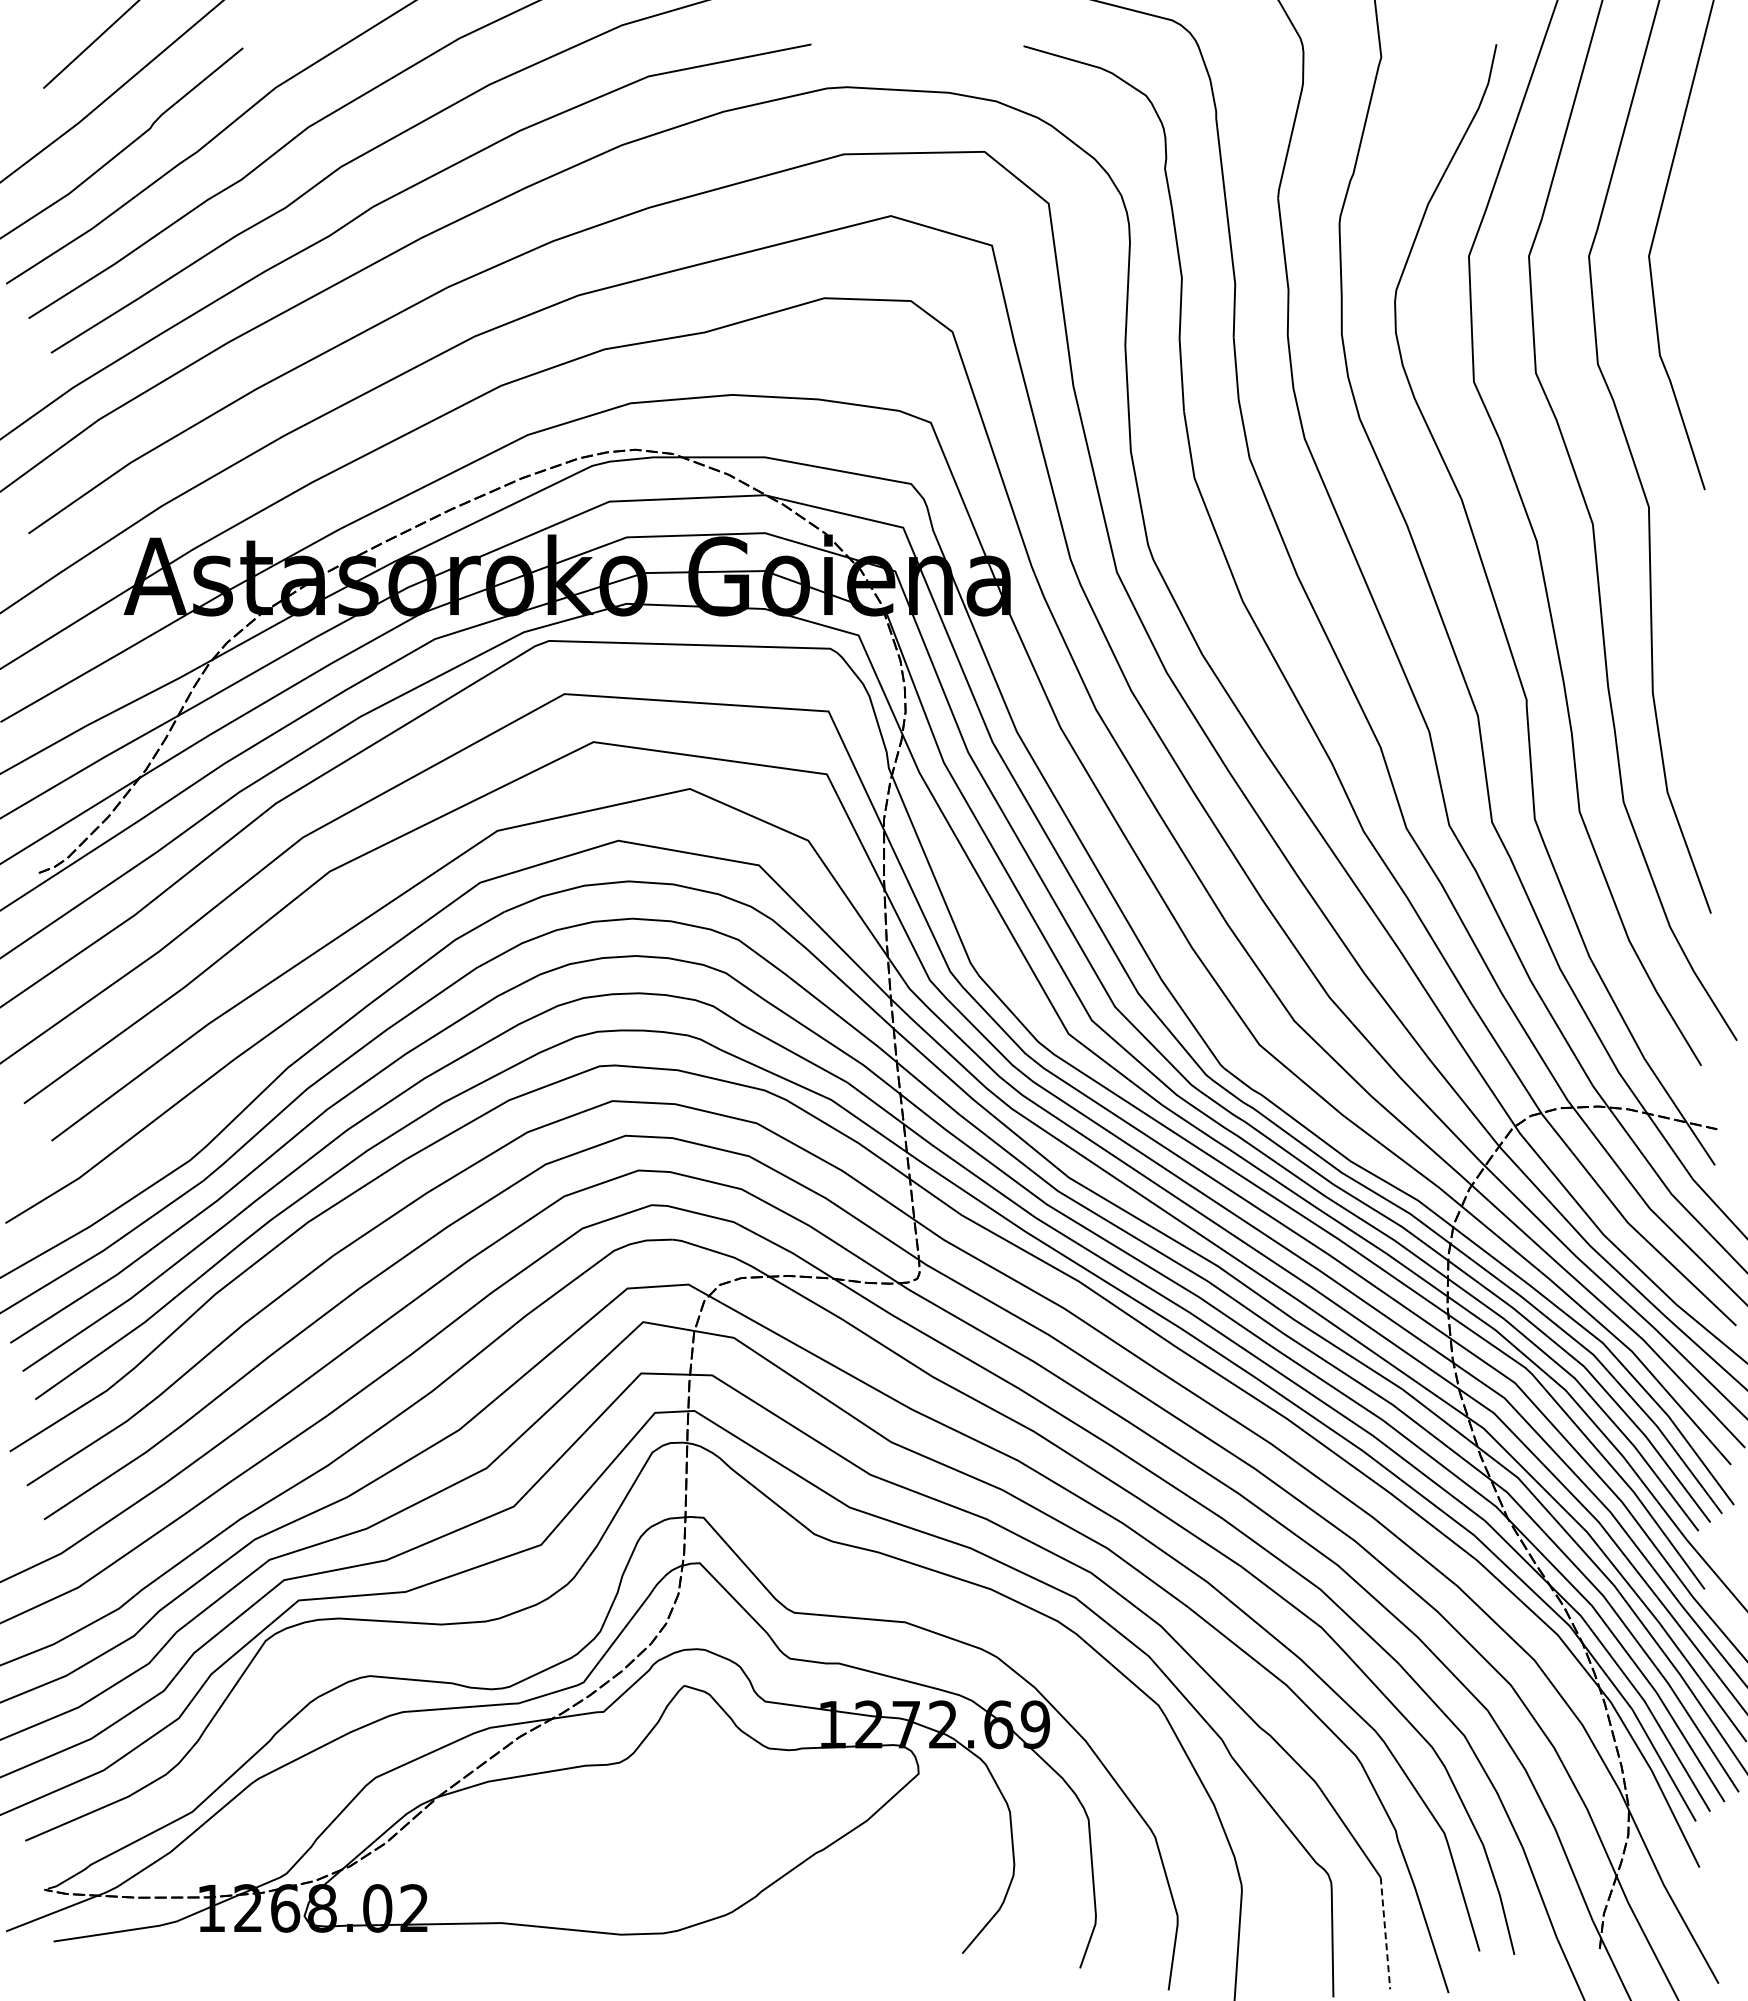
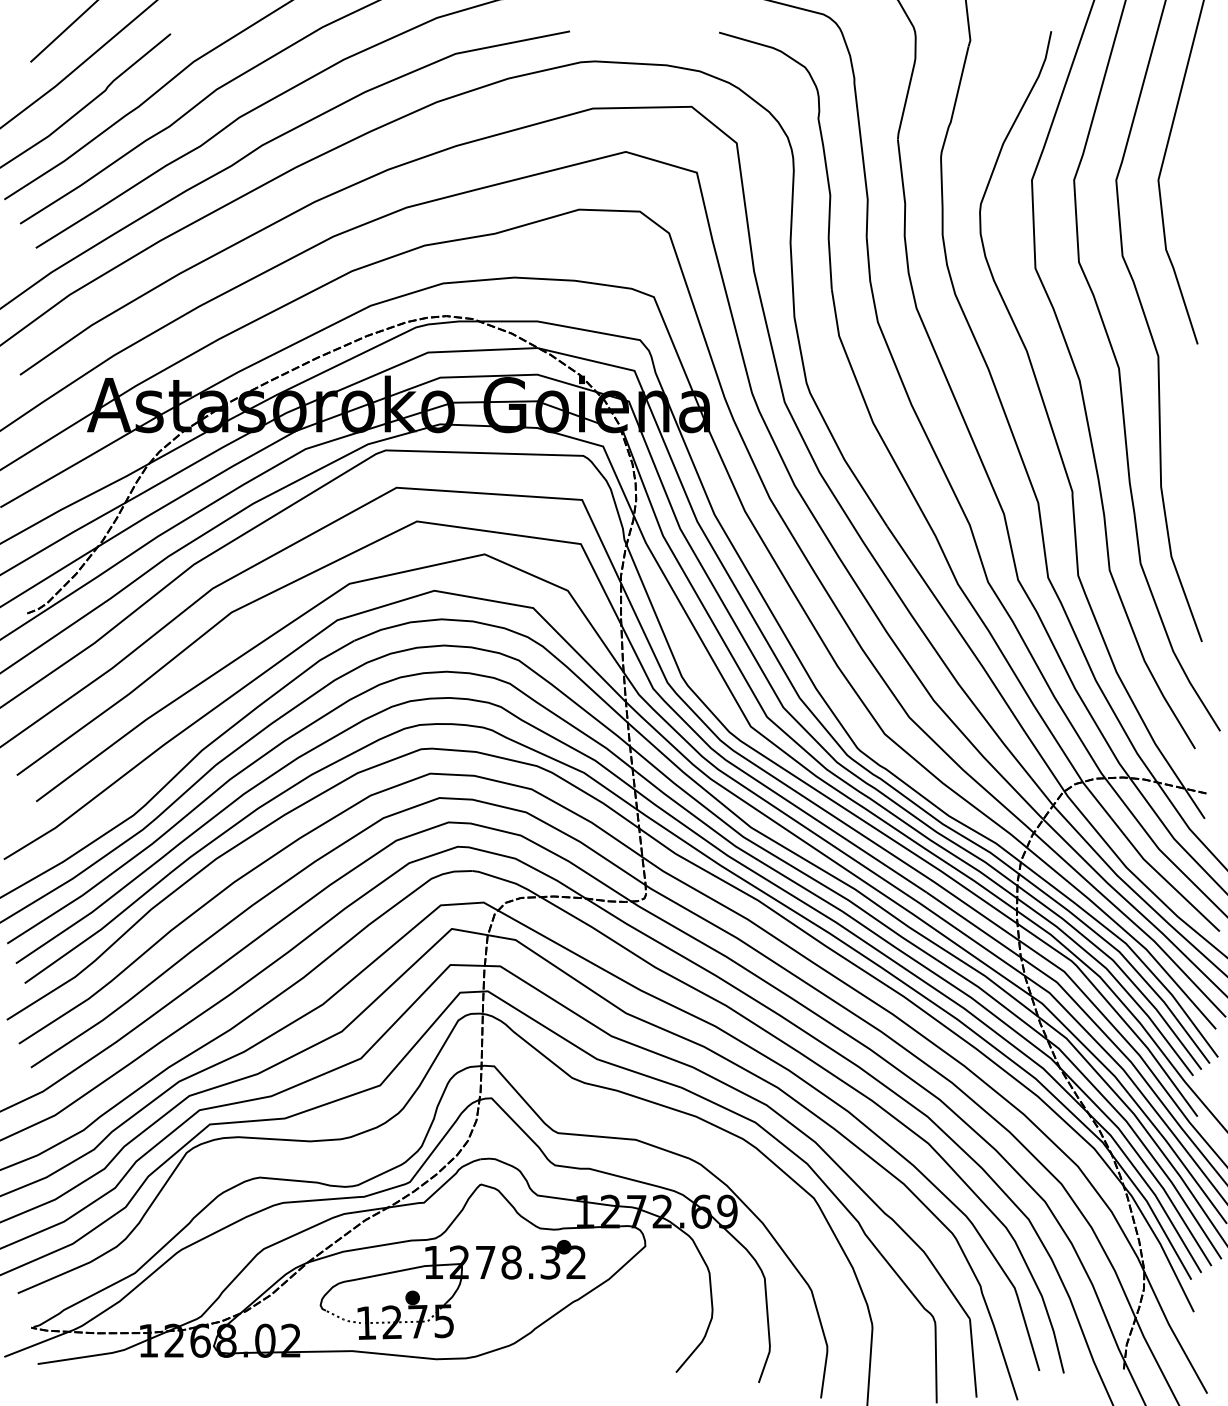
part: (644, 1835) -> (452, 1289), added
line: (1385, 1932) -> (973, 1357), dashed -> solid

